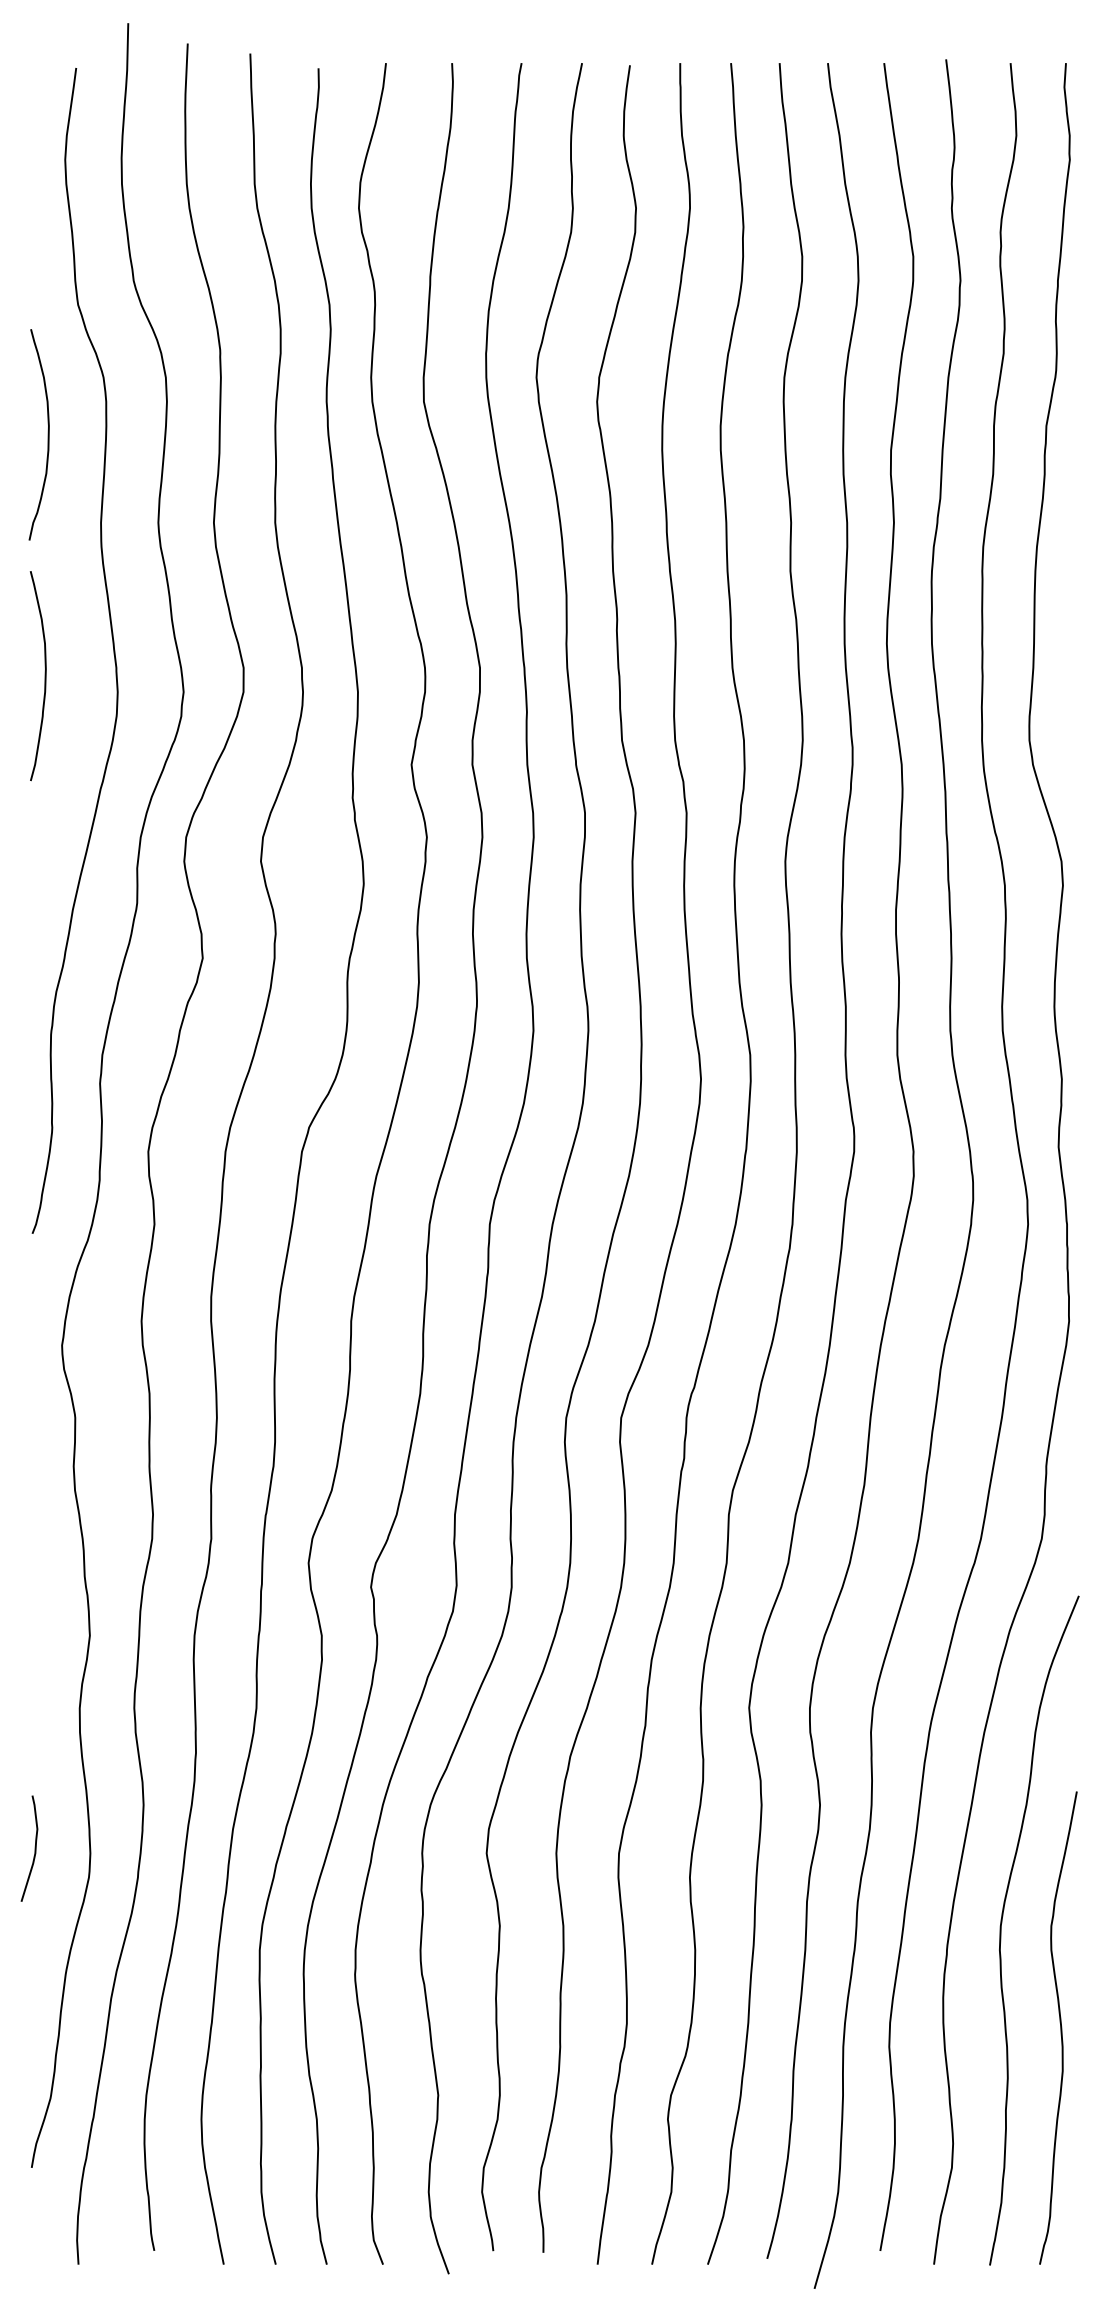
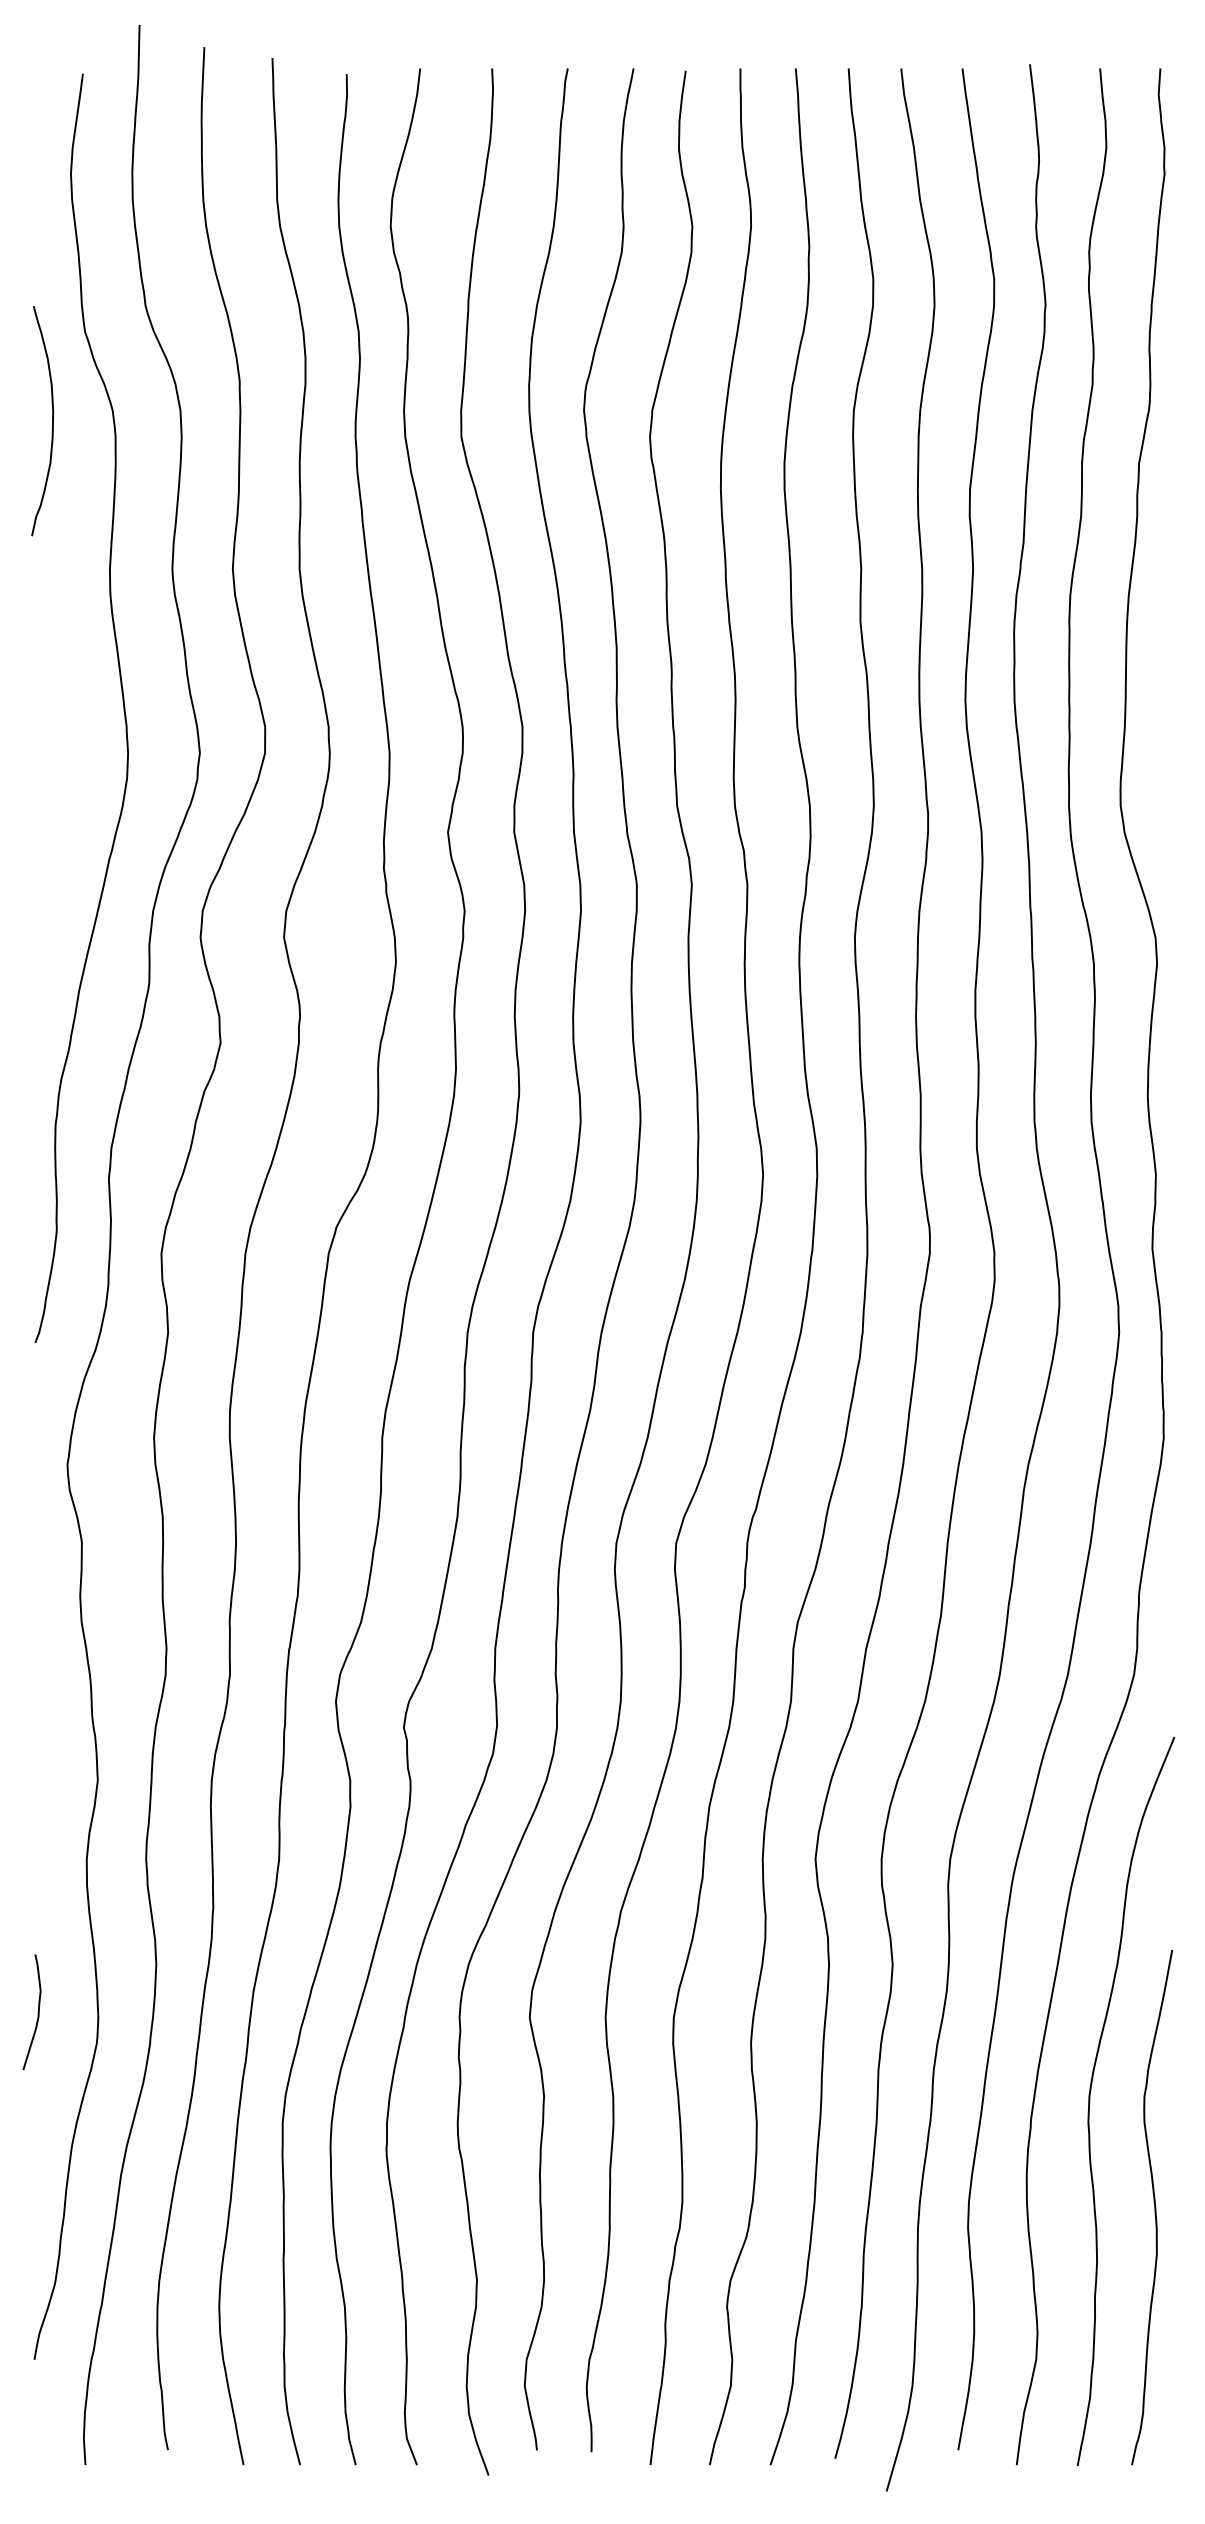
curve: (48, 435) -> (52, 421), moved
curve: (44, 675) -> (48, 735), removed

